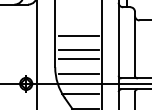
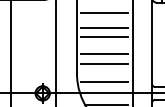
line: (78, 16) -> (104, 13), added
line: (78, 28) -> (104, 27), added

